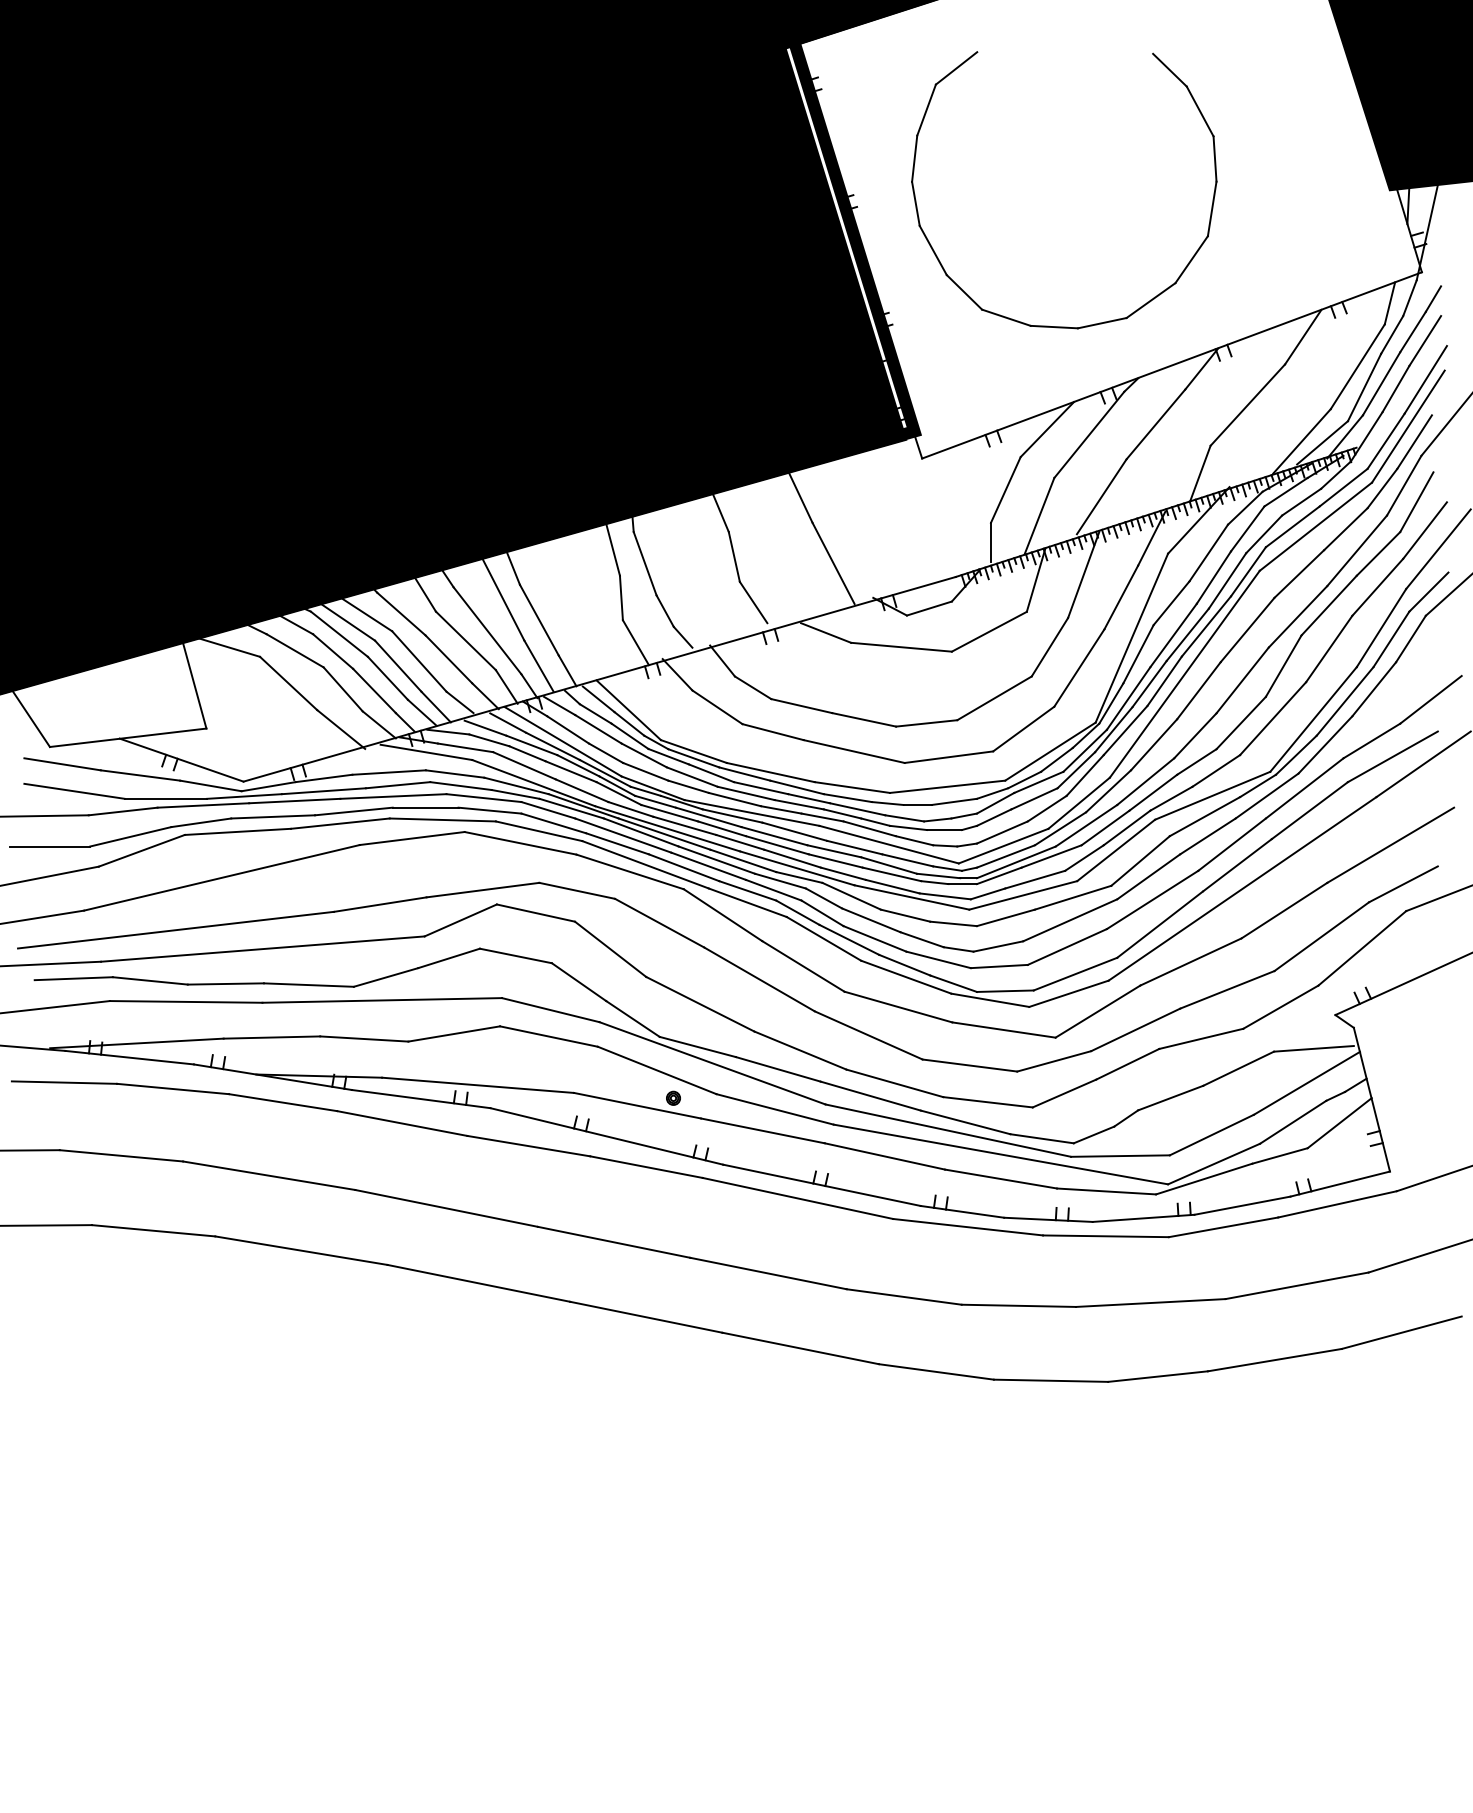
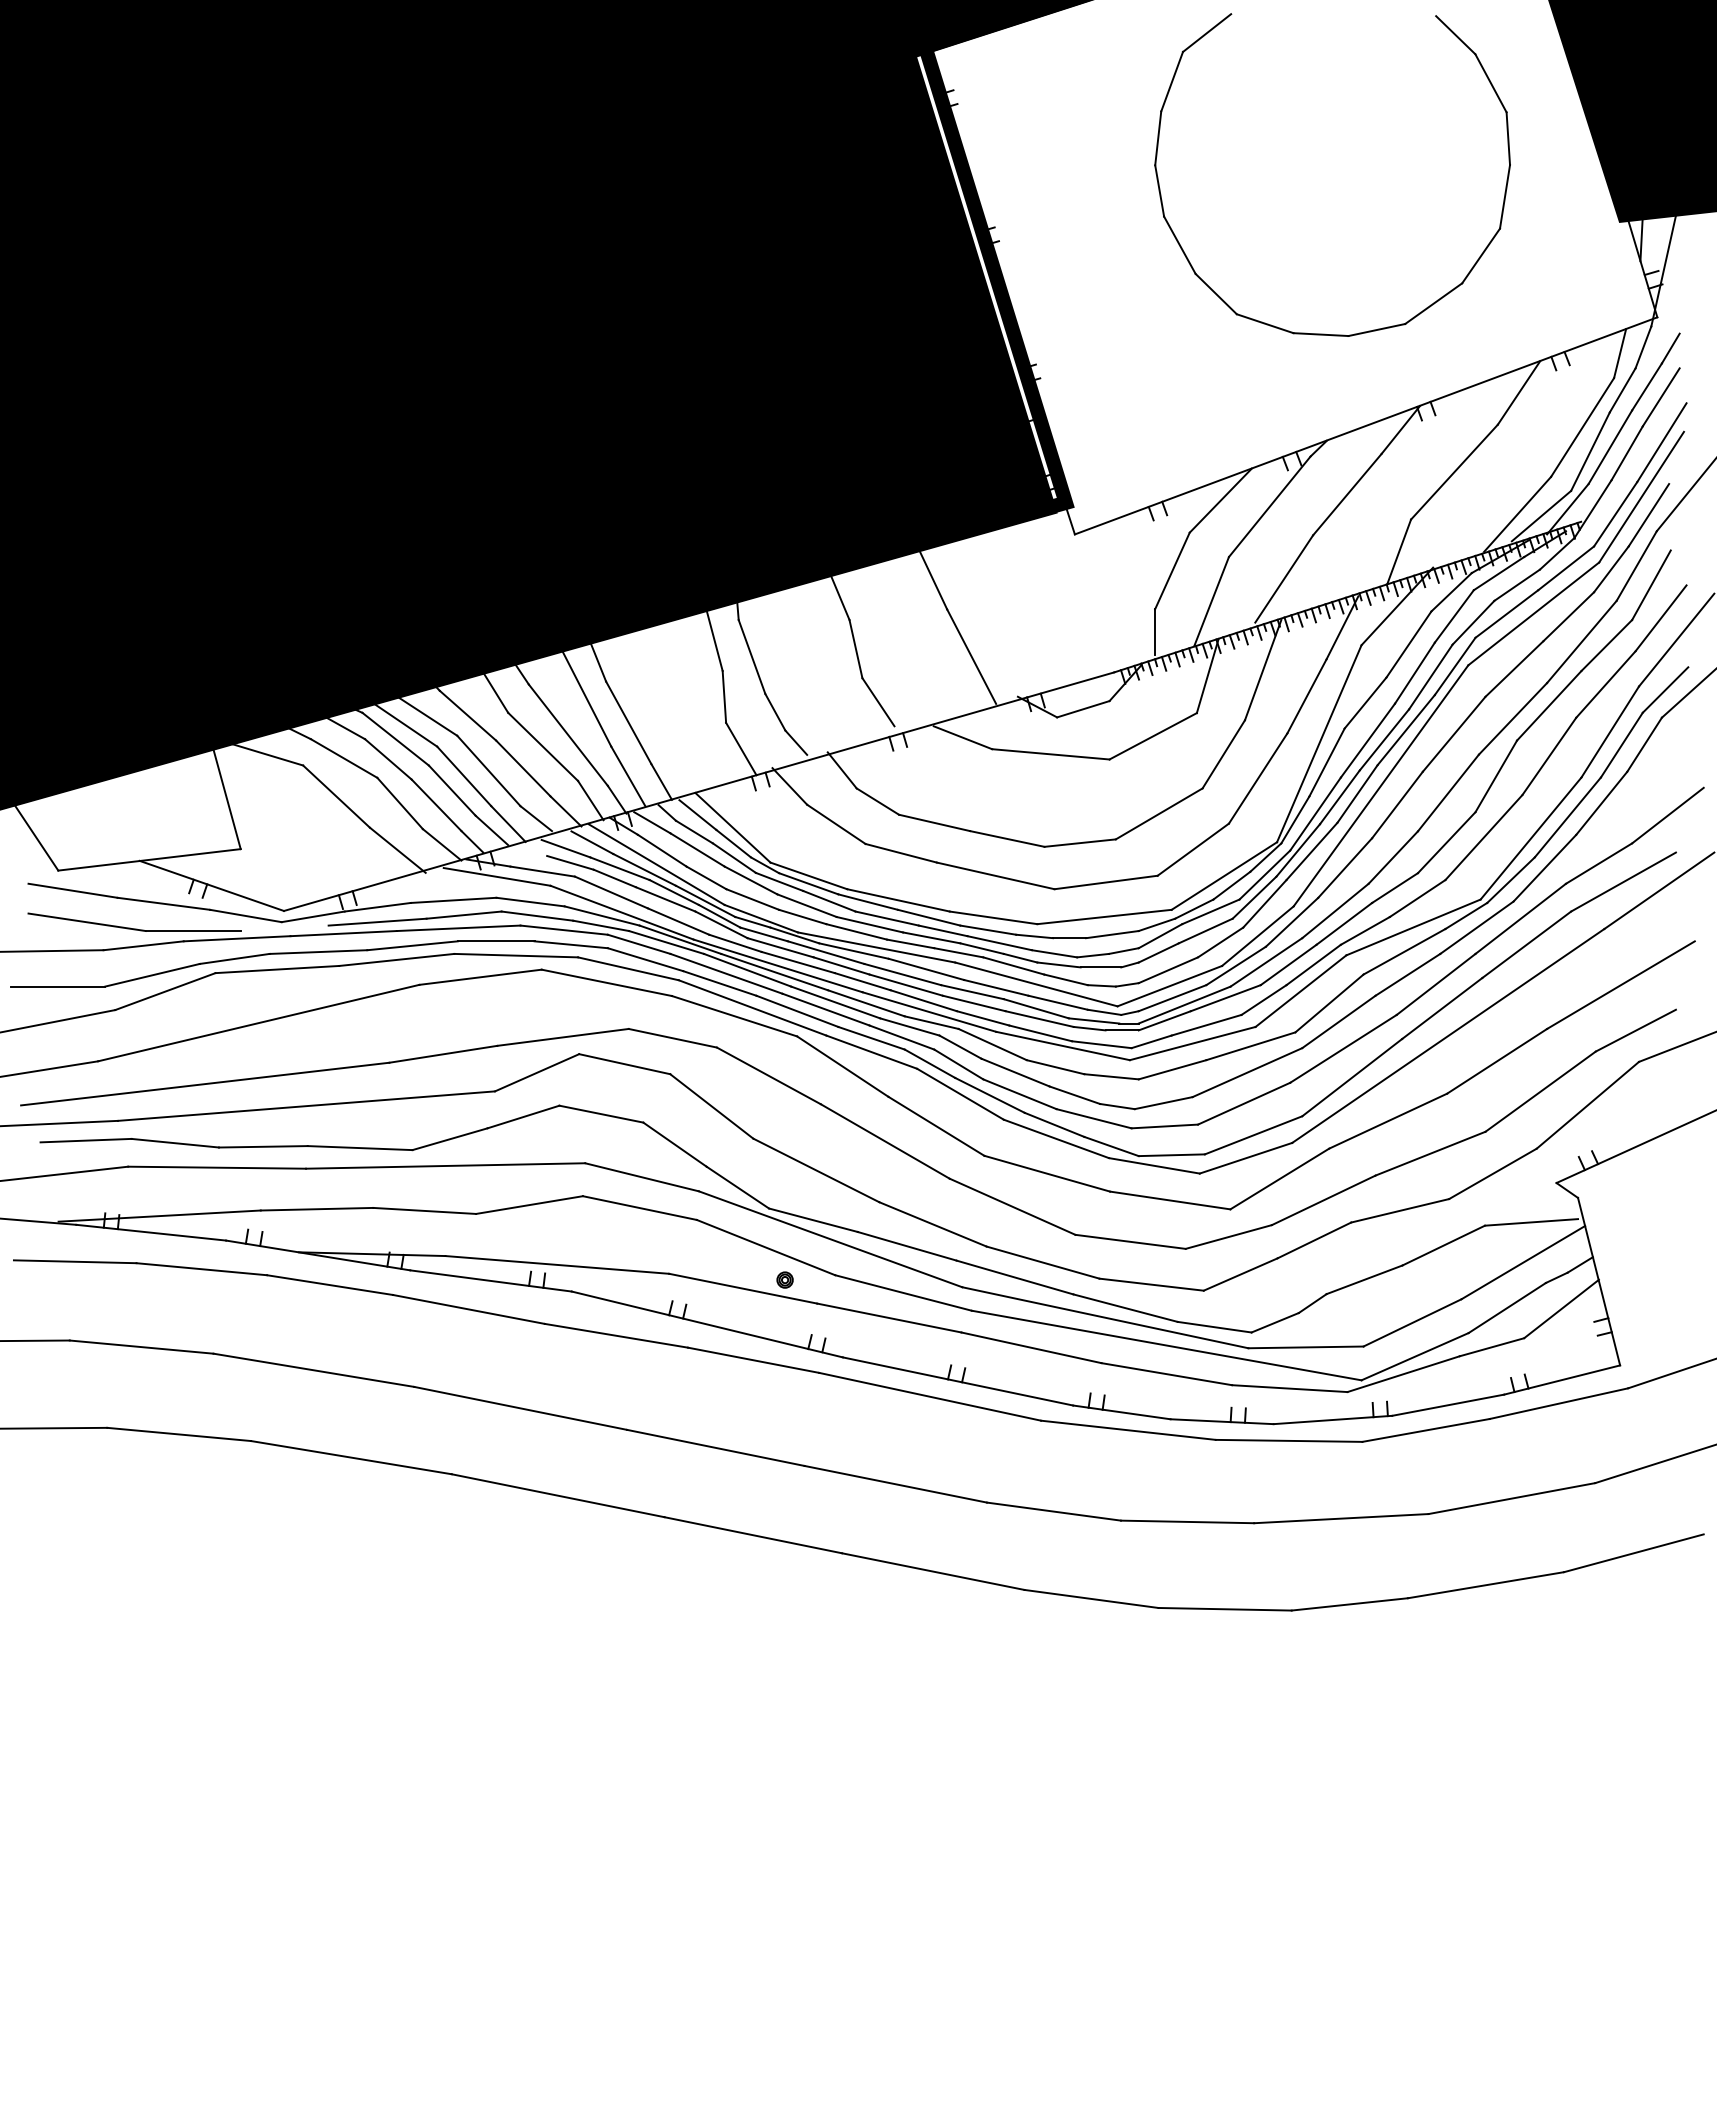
part: (1048, 325) -> (1314, 332), moved
line: (448, 731) -> (522, 852), removed
line: (243, 796) -> (283, 928), removed

